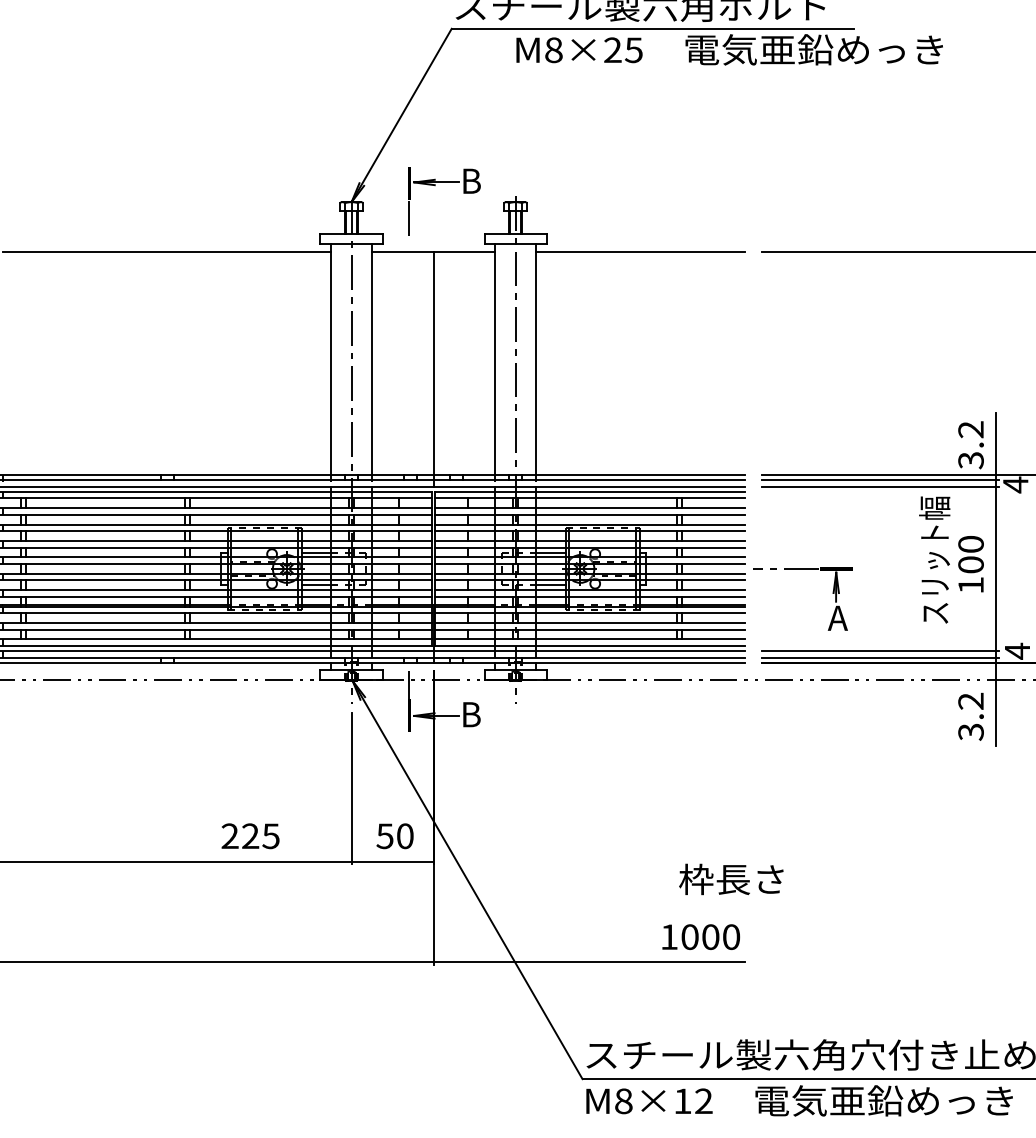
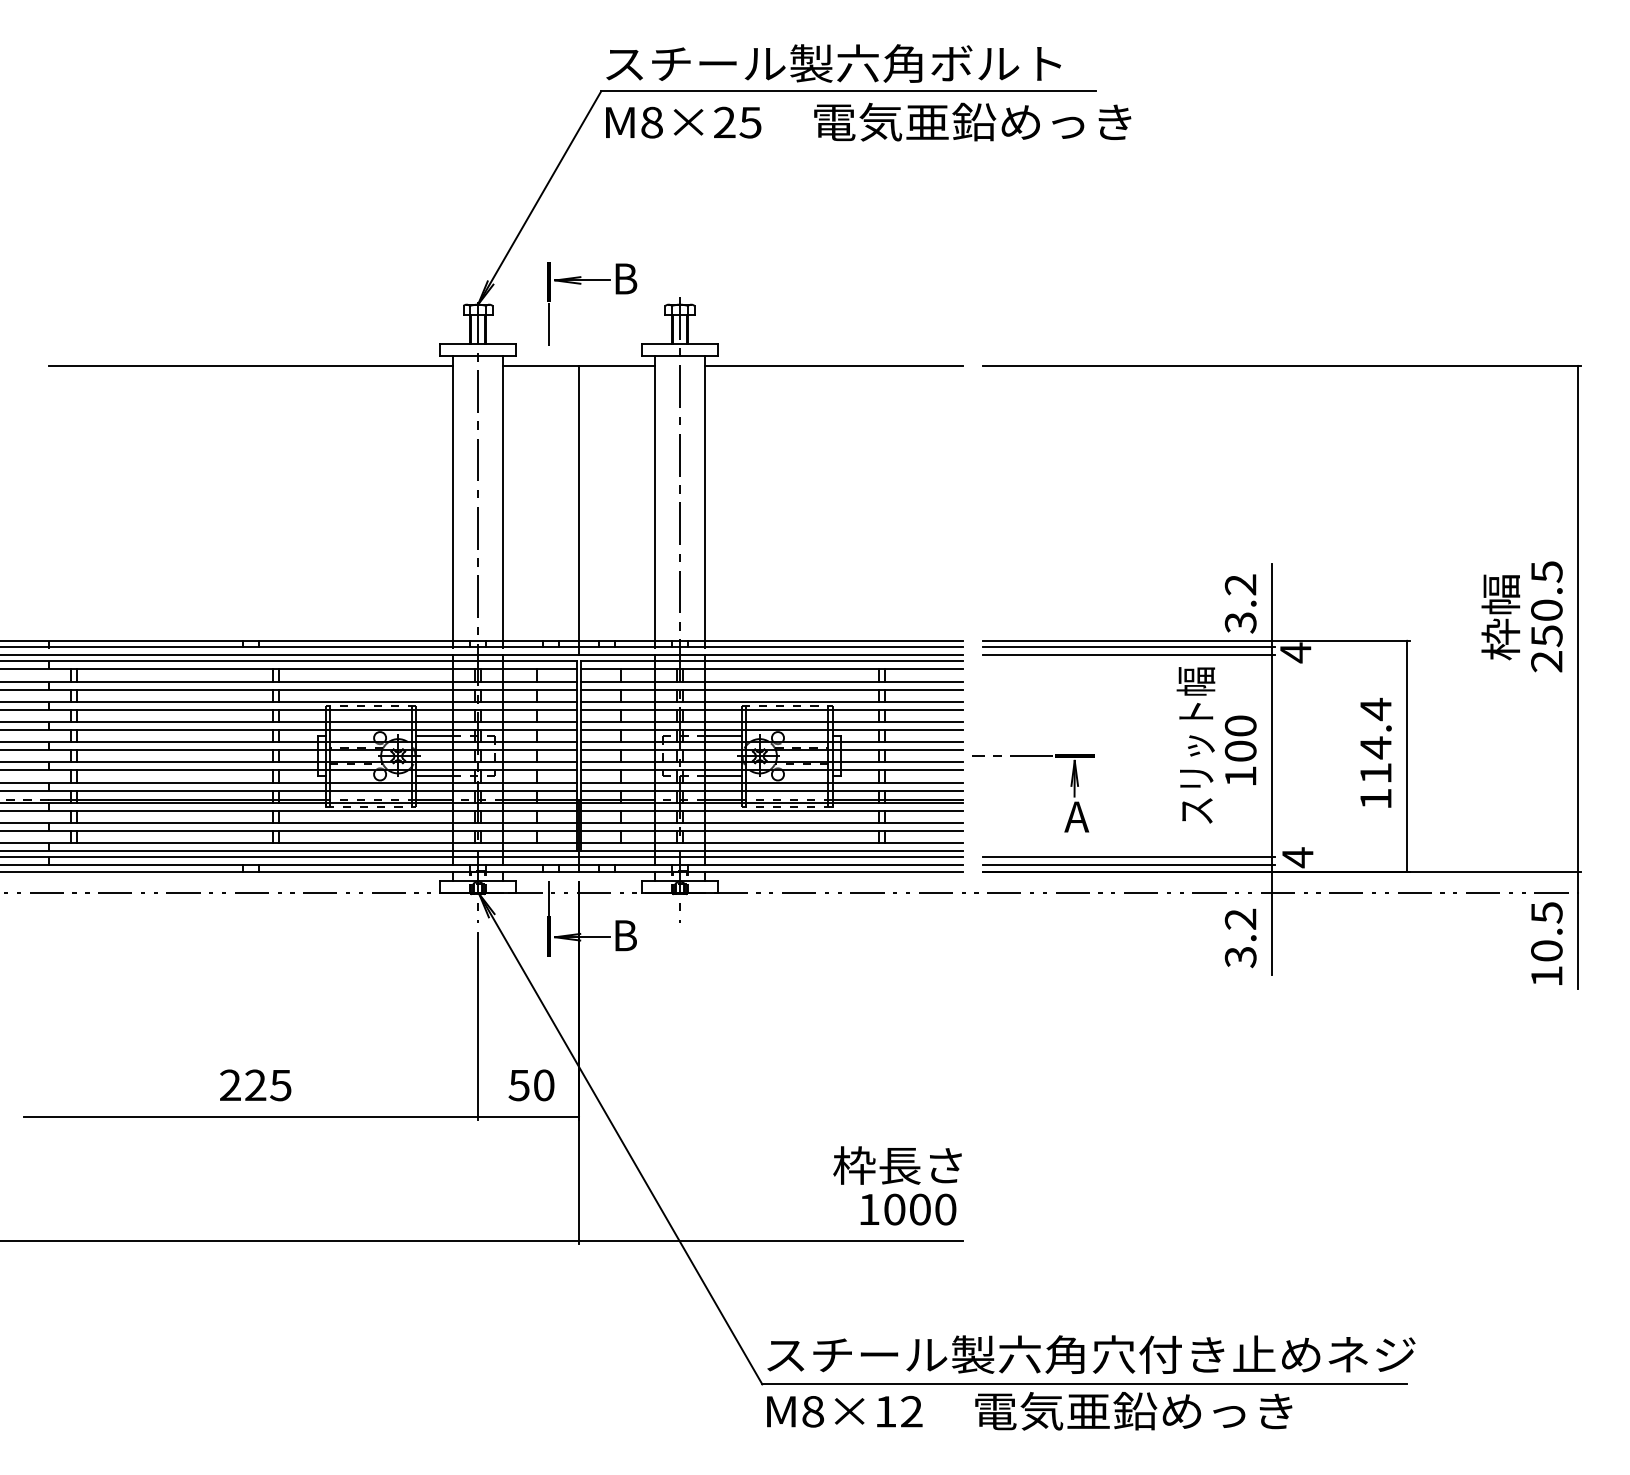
text: (729, 49) -> (868, 121), moved
text: (250, 836) -> (255, 1085), moved
text: (731, 879) -> (897, 1165), moved

